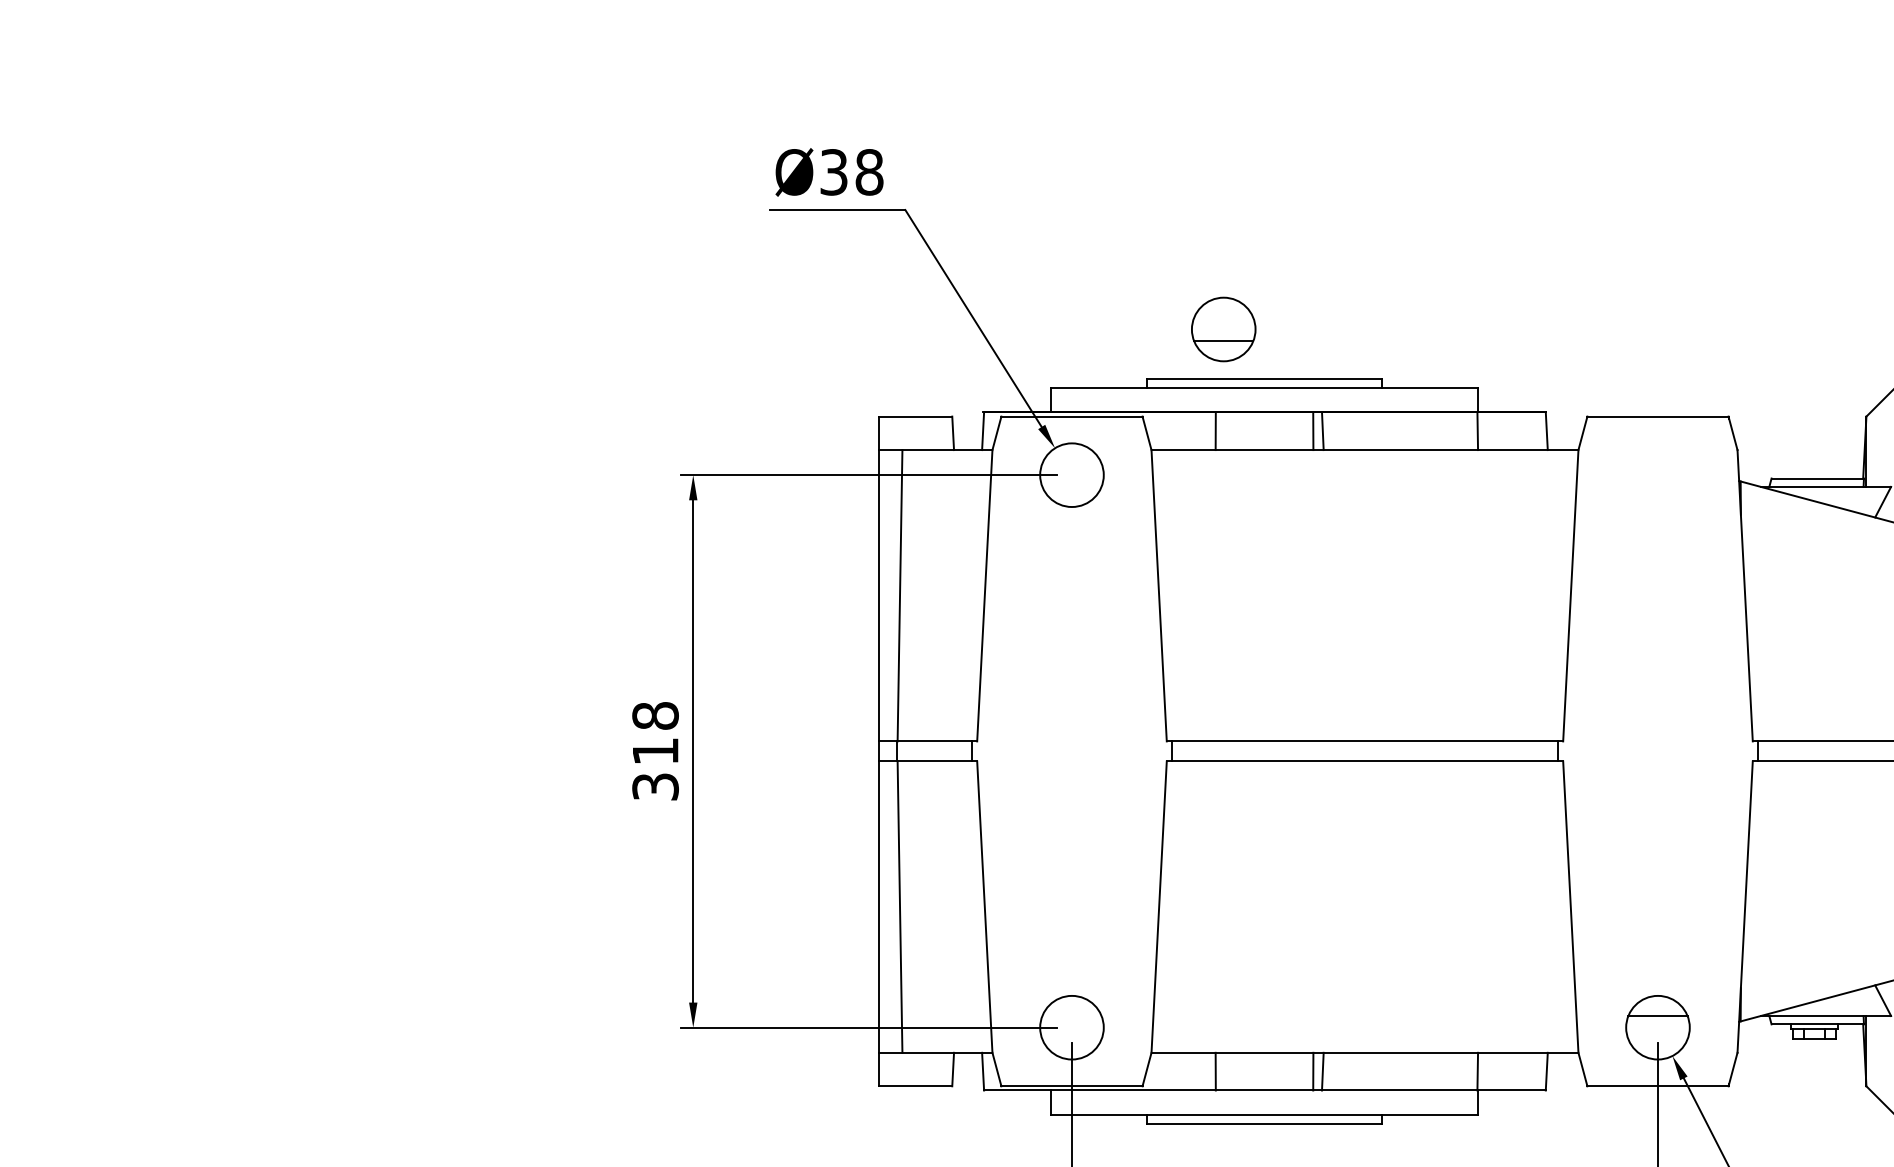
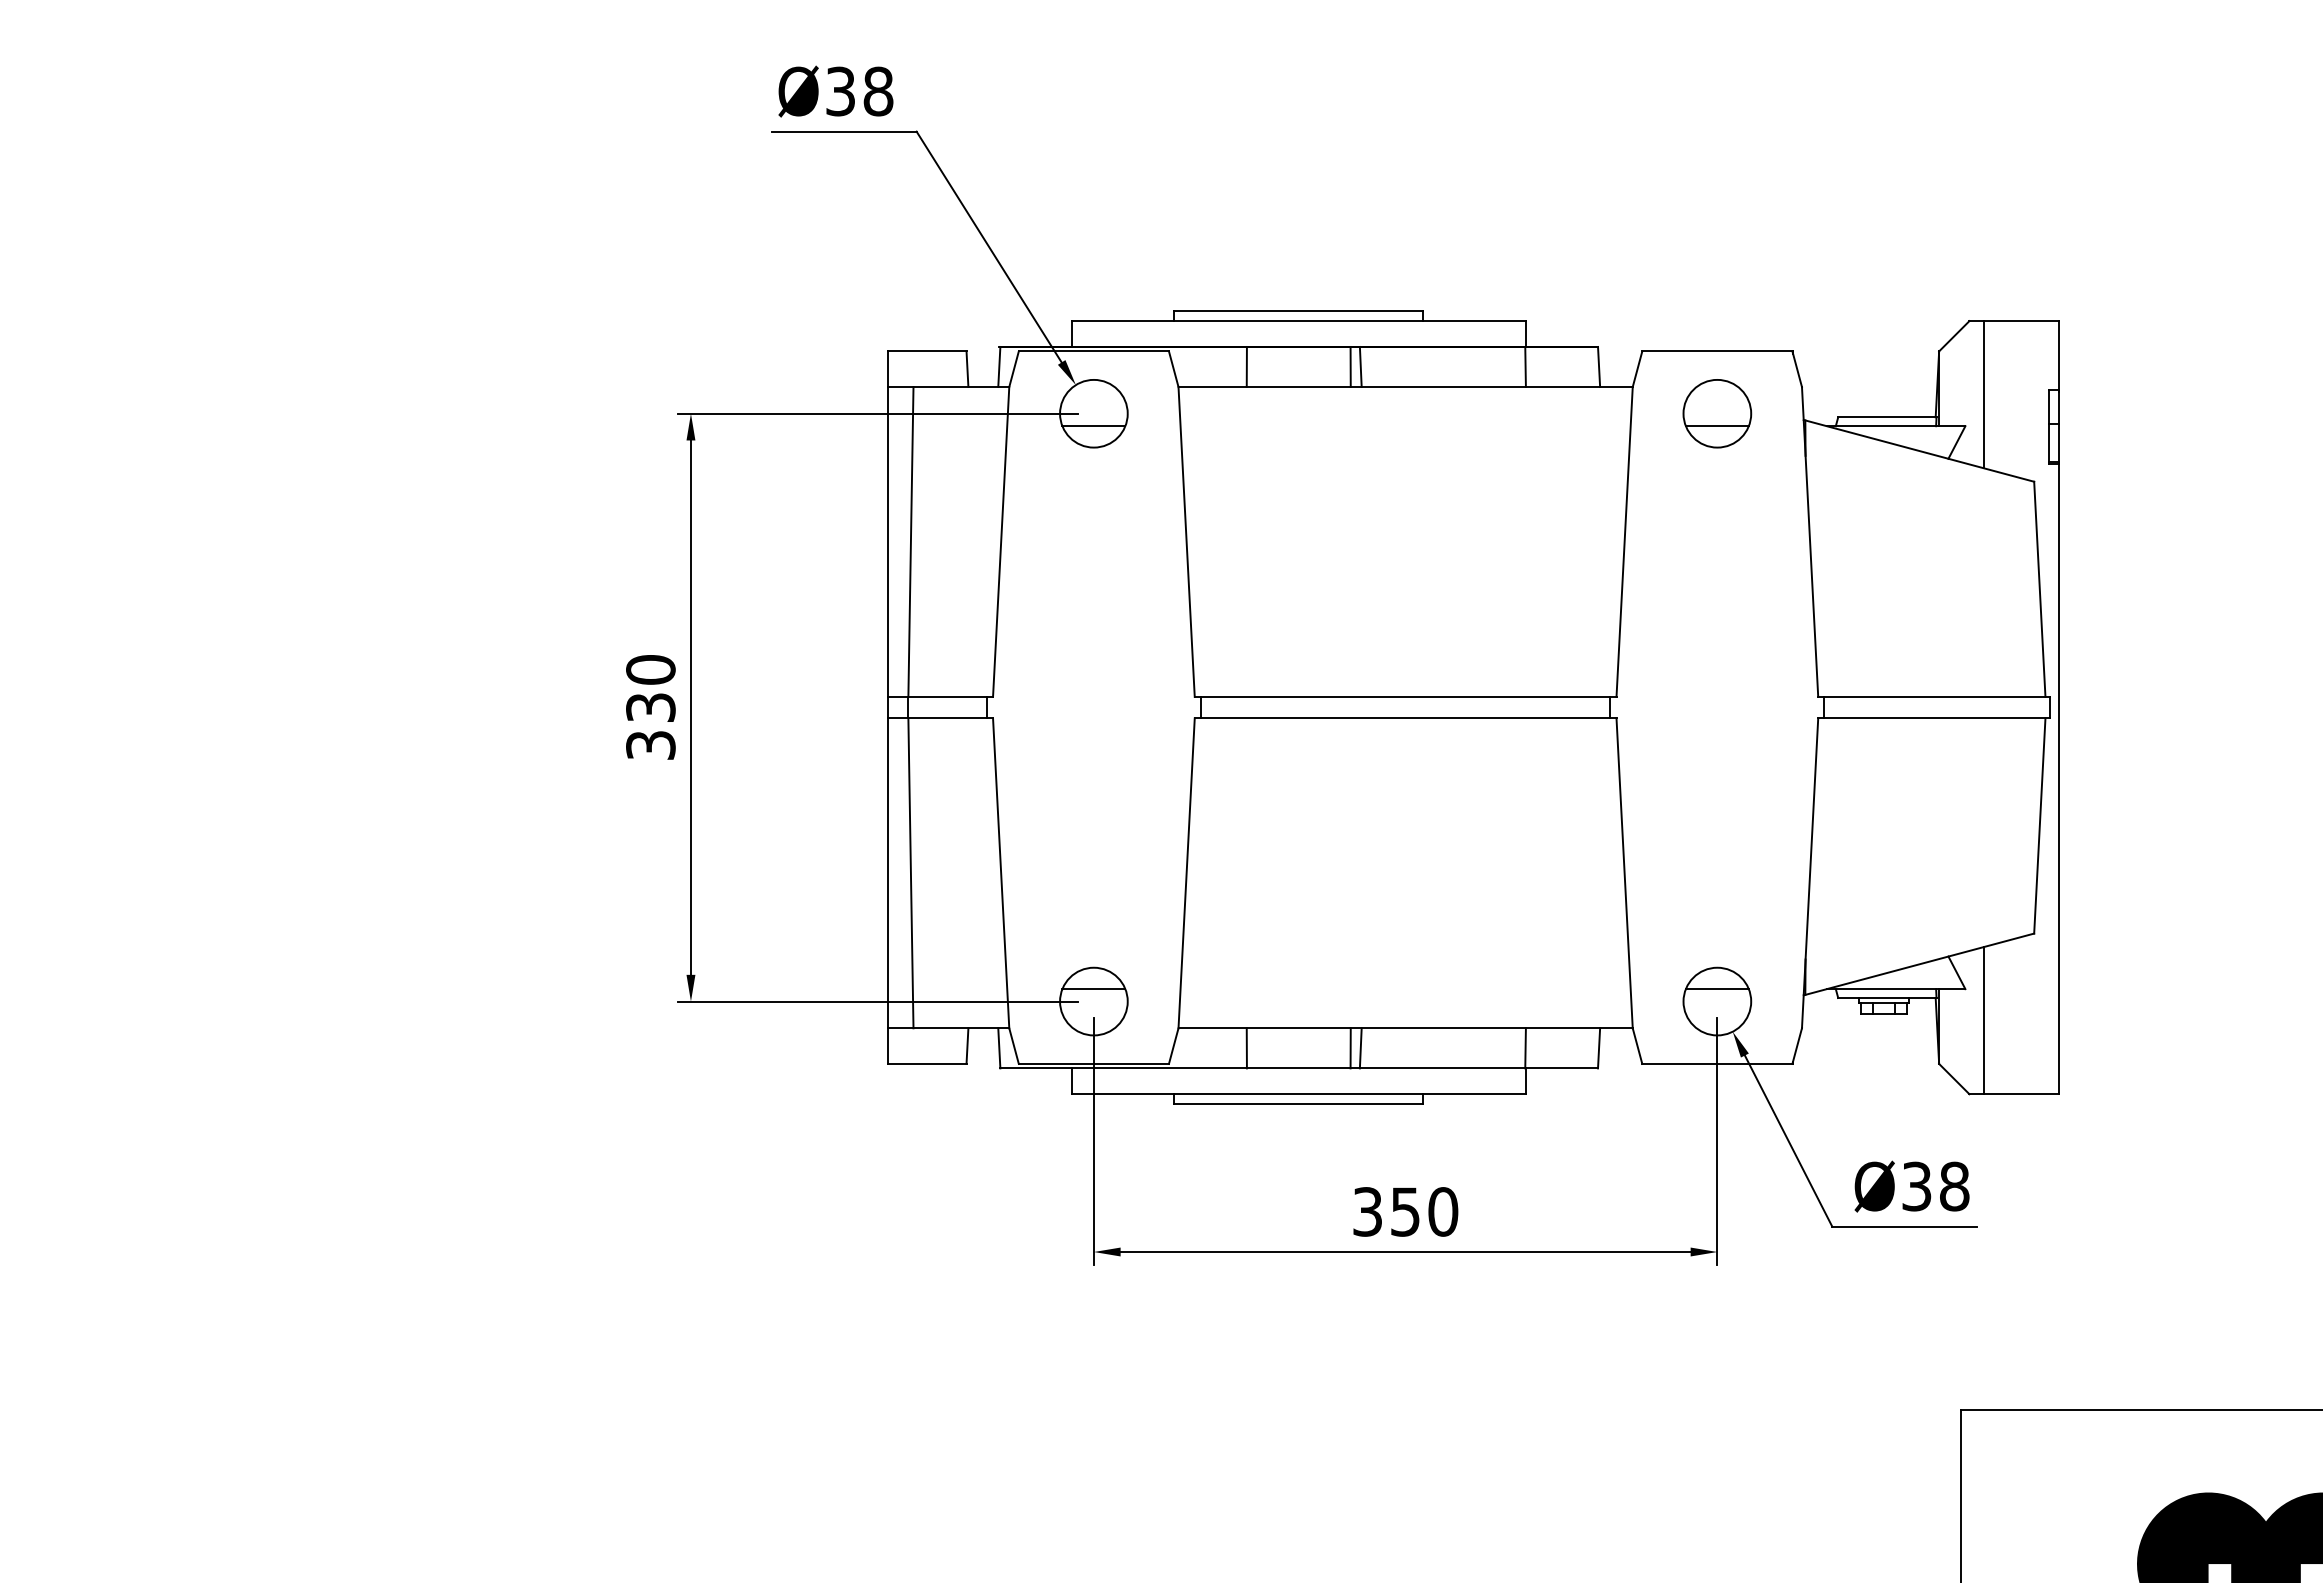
part: (1223, 329) -> (1717, 413), moved
line: (1071, 487) -> (1093, 426), added
text: (655, 733) -> (650, 688), 318 -> 330
line: (1071, 1016) -> (1093, 989), added

